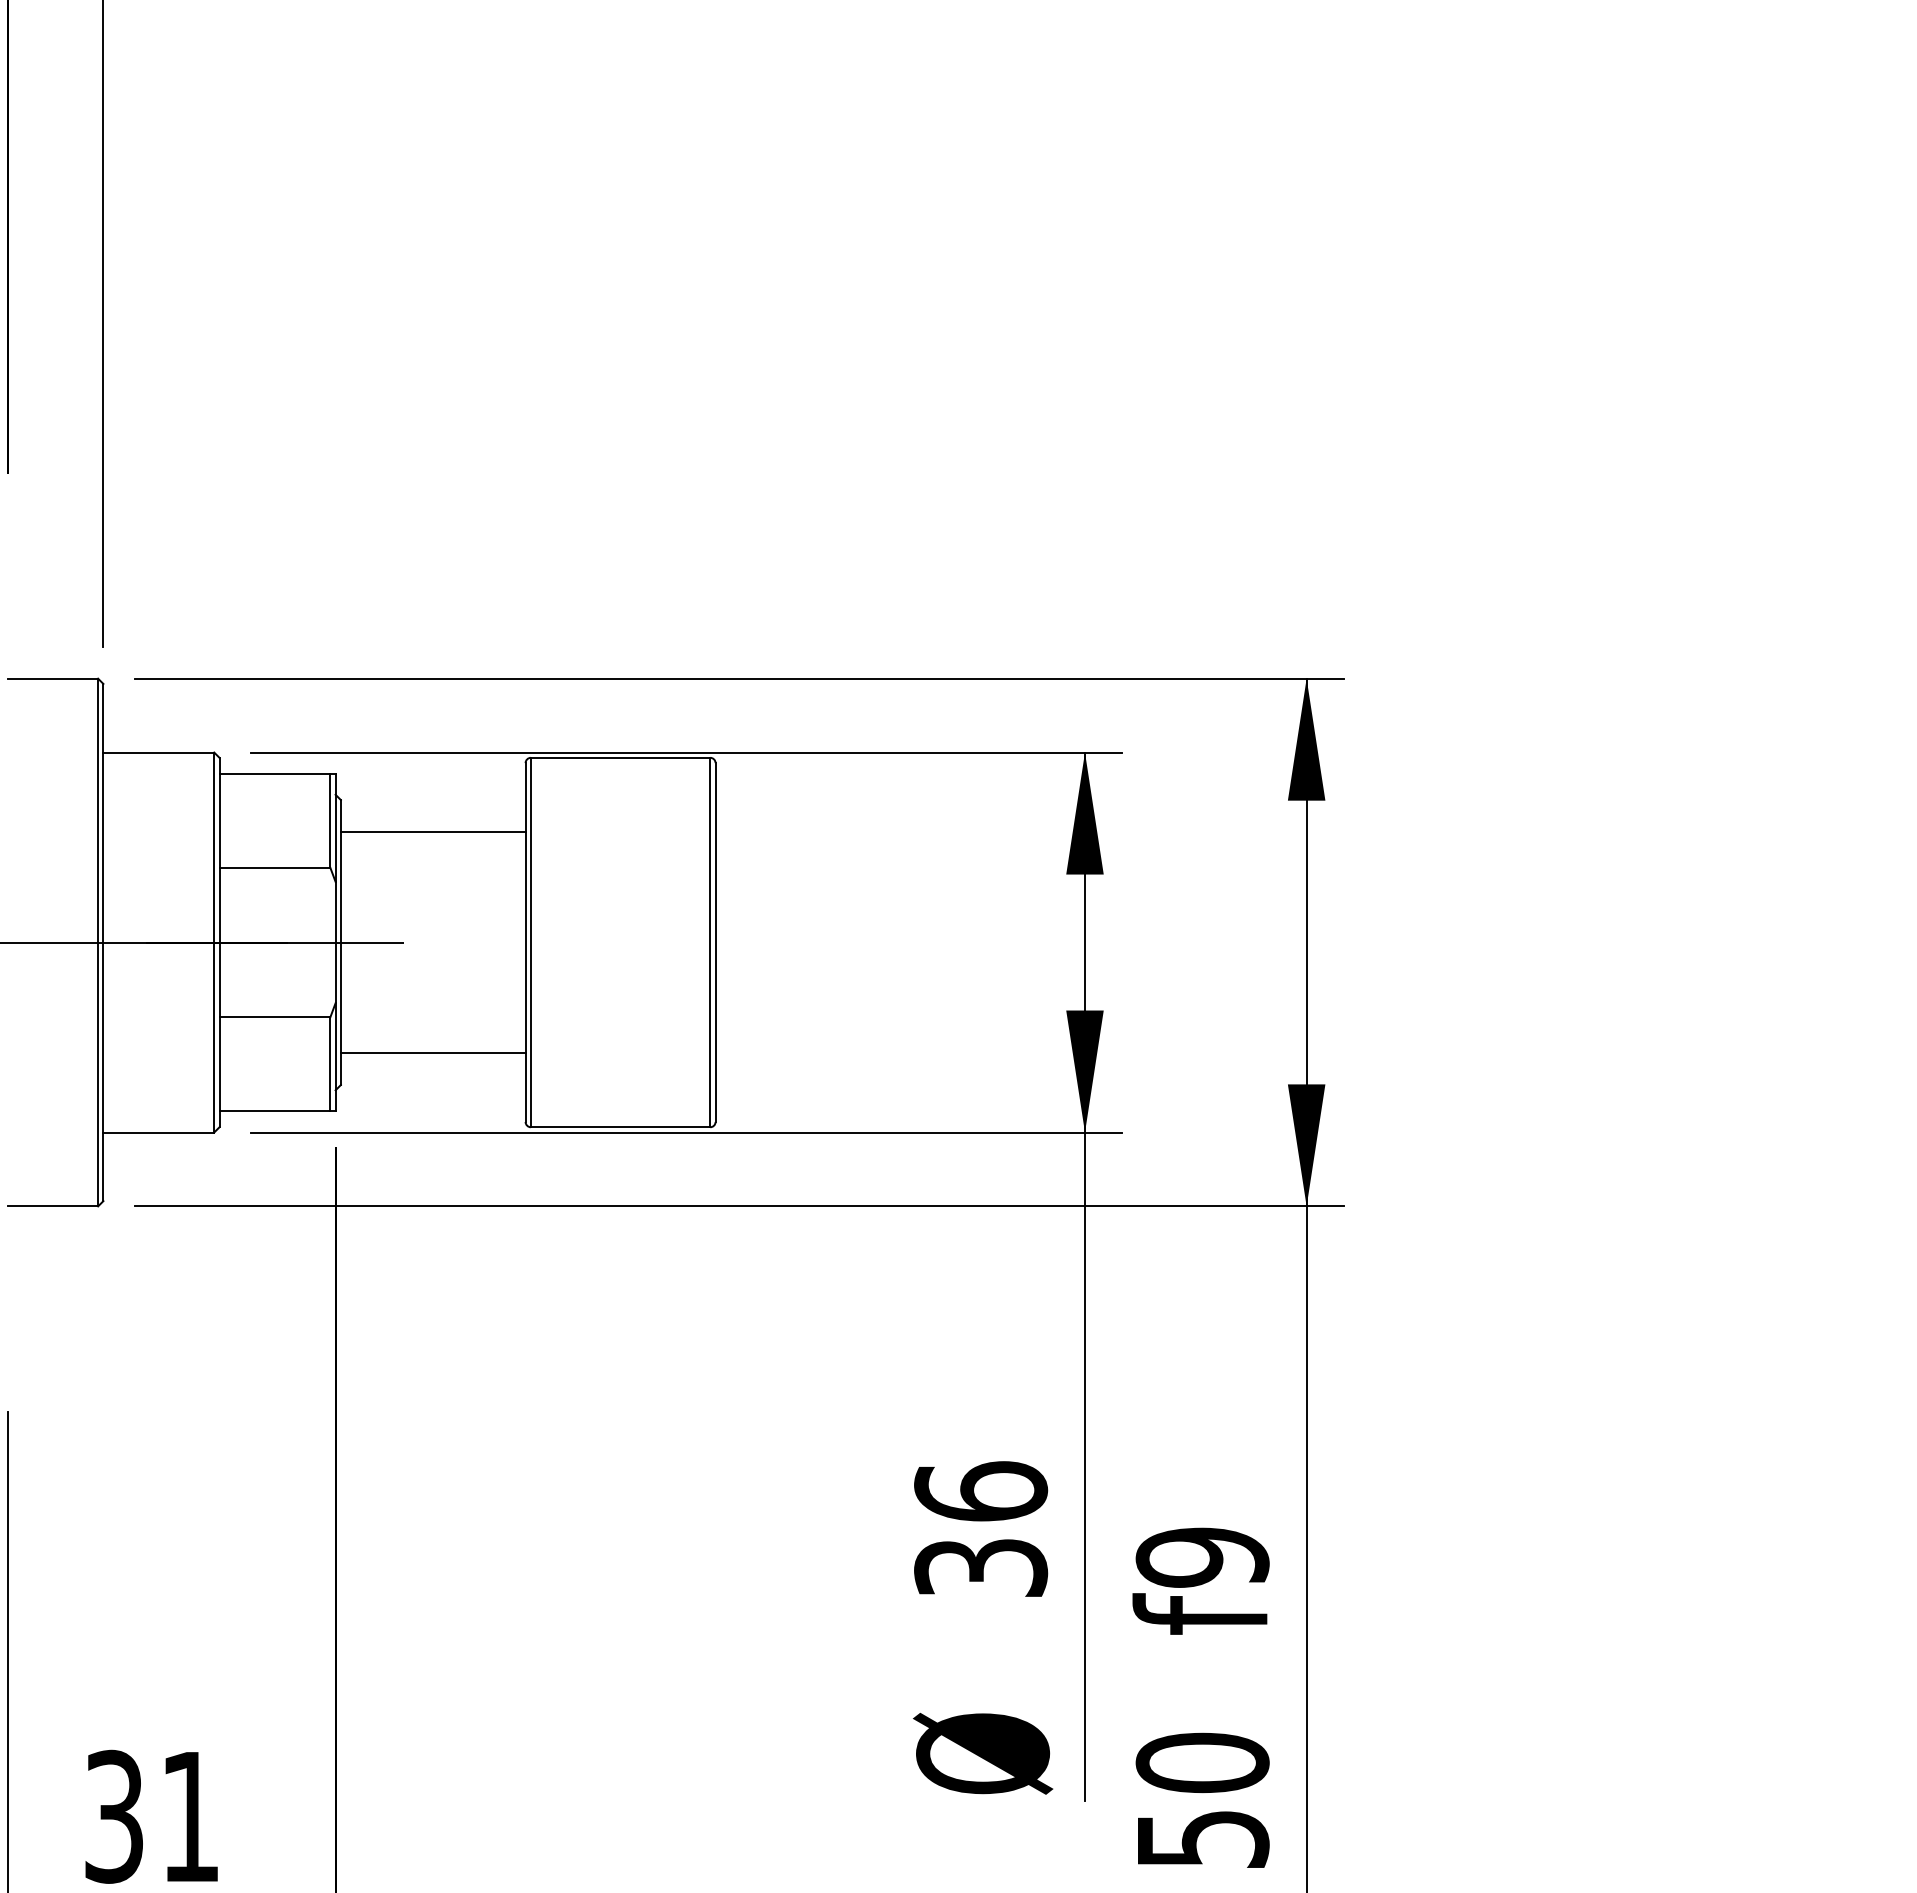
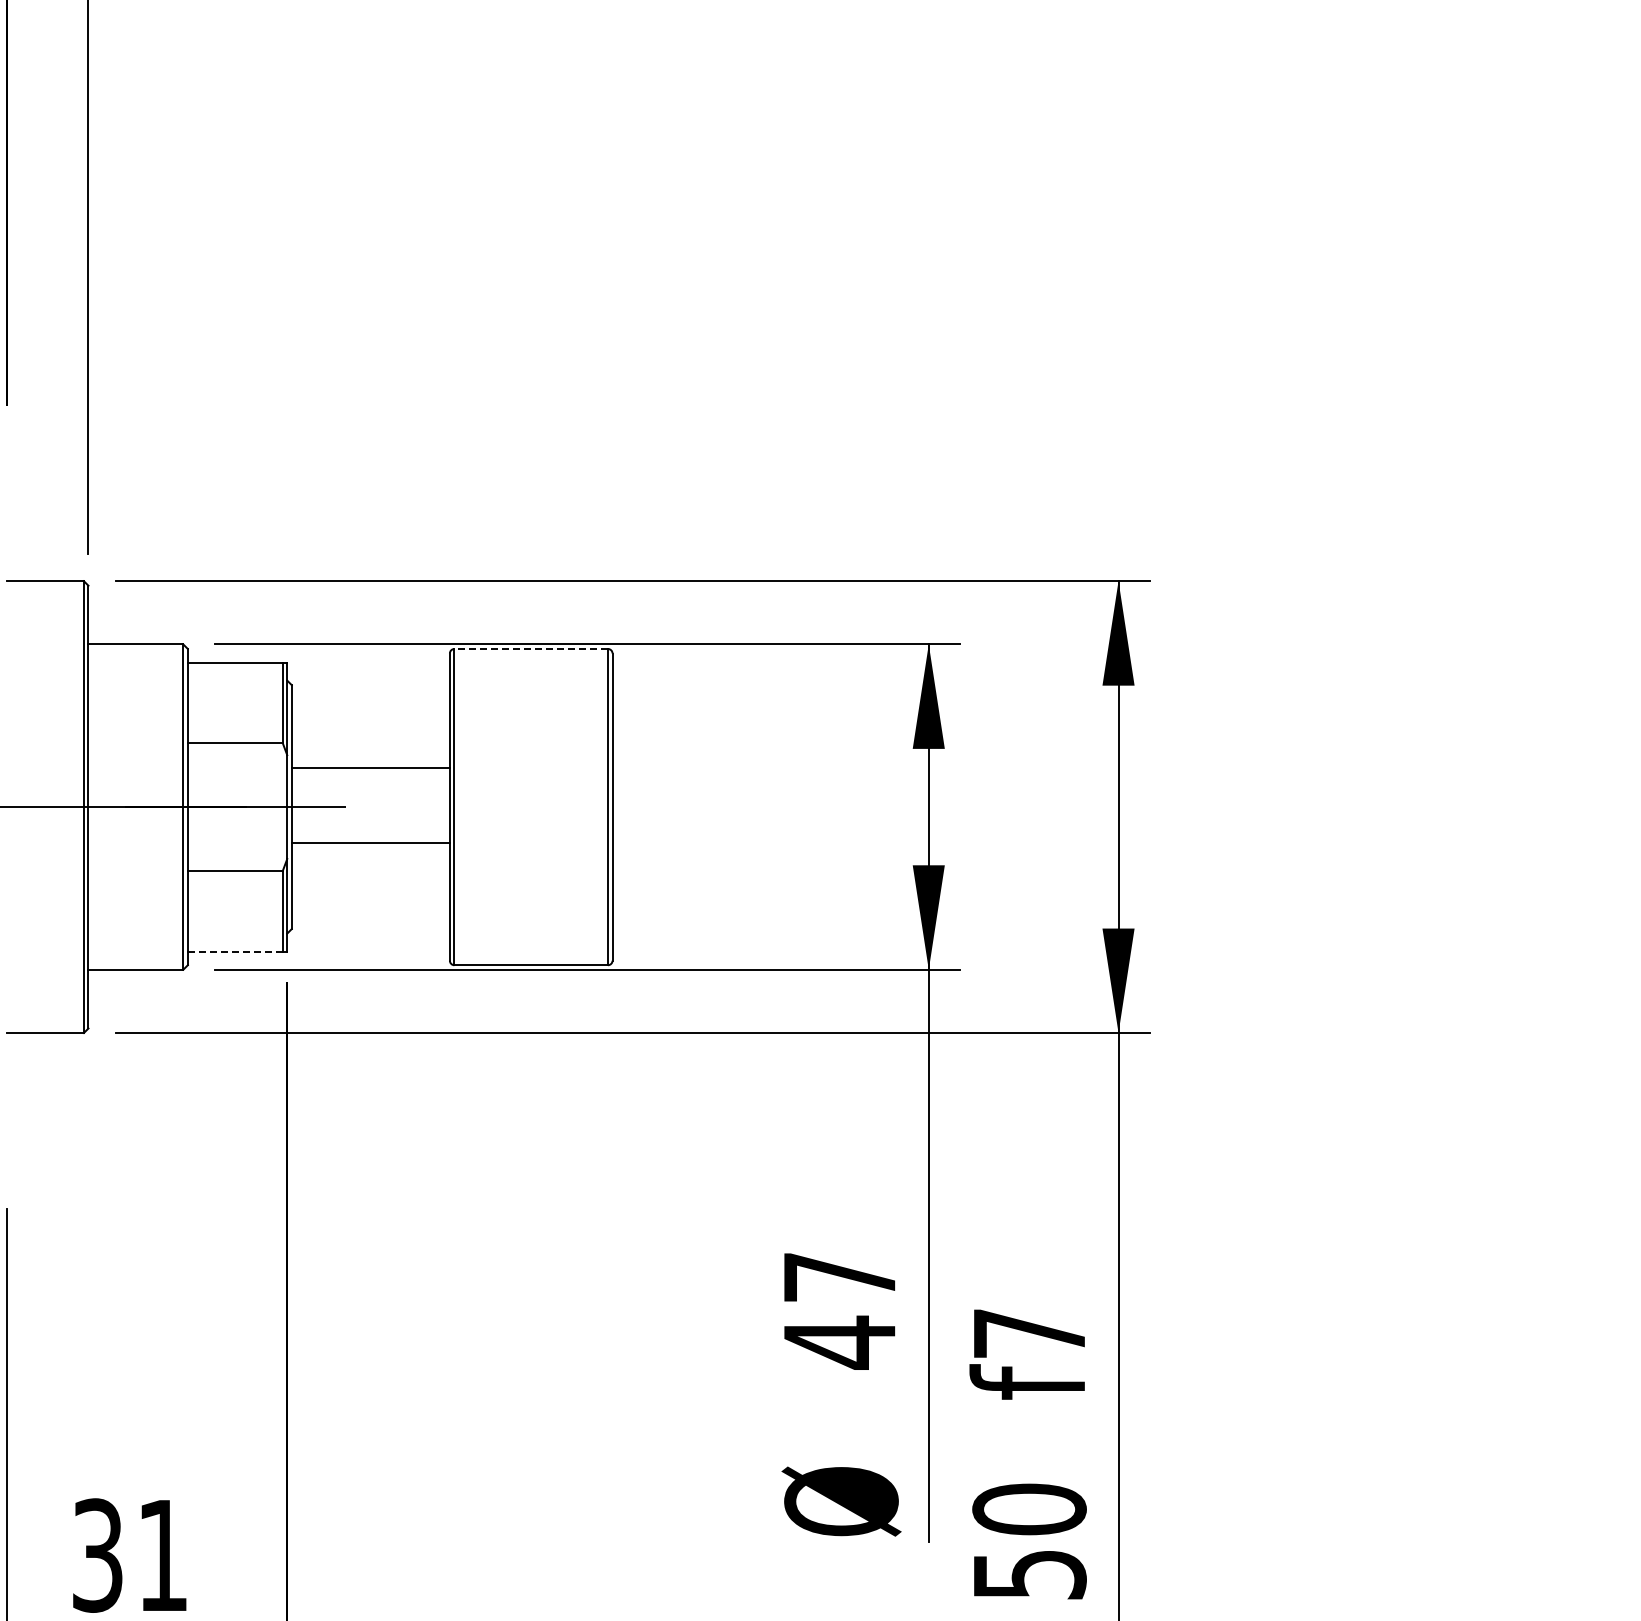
line: (620, 757) -> (531, 648), solid -> dashed
line: (432, 832) -> (370, 768), moved
line: (432, 1052) -> (370, 842), moved
line: (275, 1111) -> (235, 951), solid -> dashed
text: (980, 1530) -> (839, 1310), 36 -> 47
text: (1202, 1557) -> (1029, 1333), f9 -> f7

